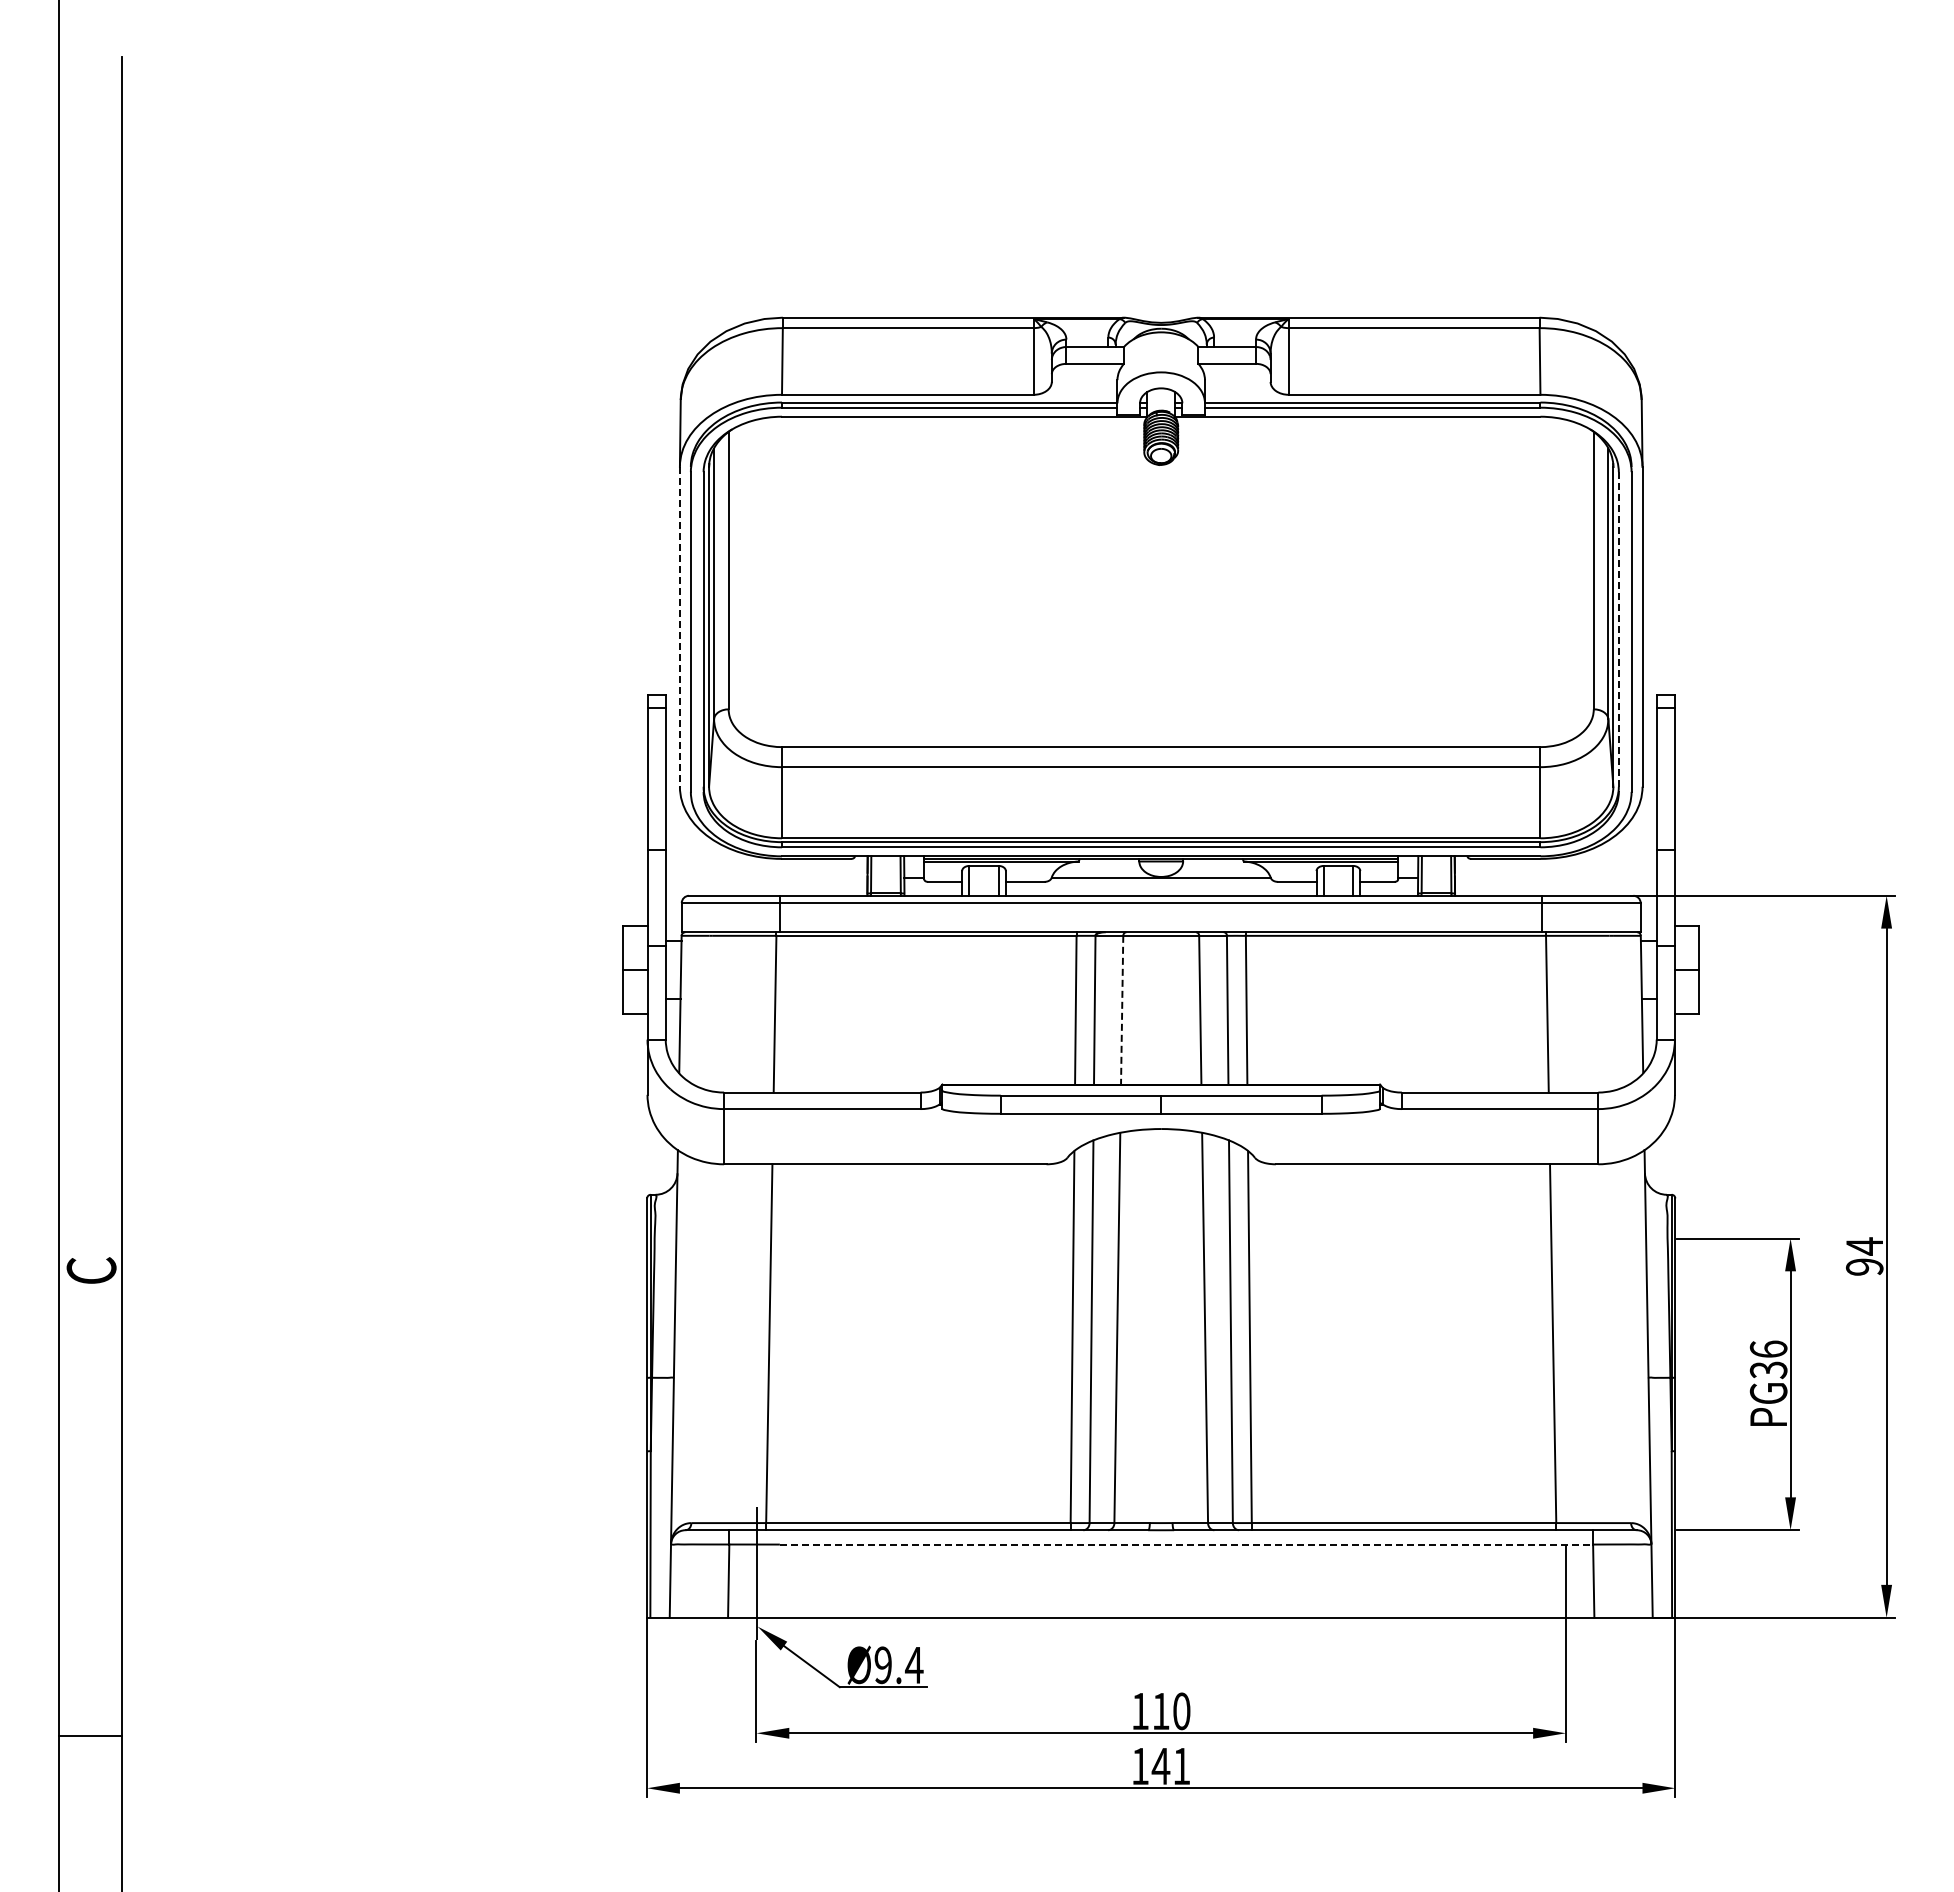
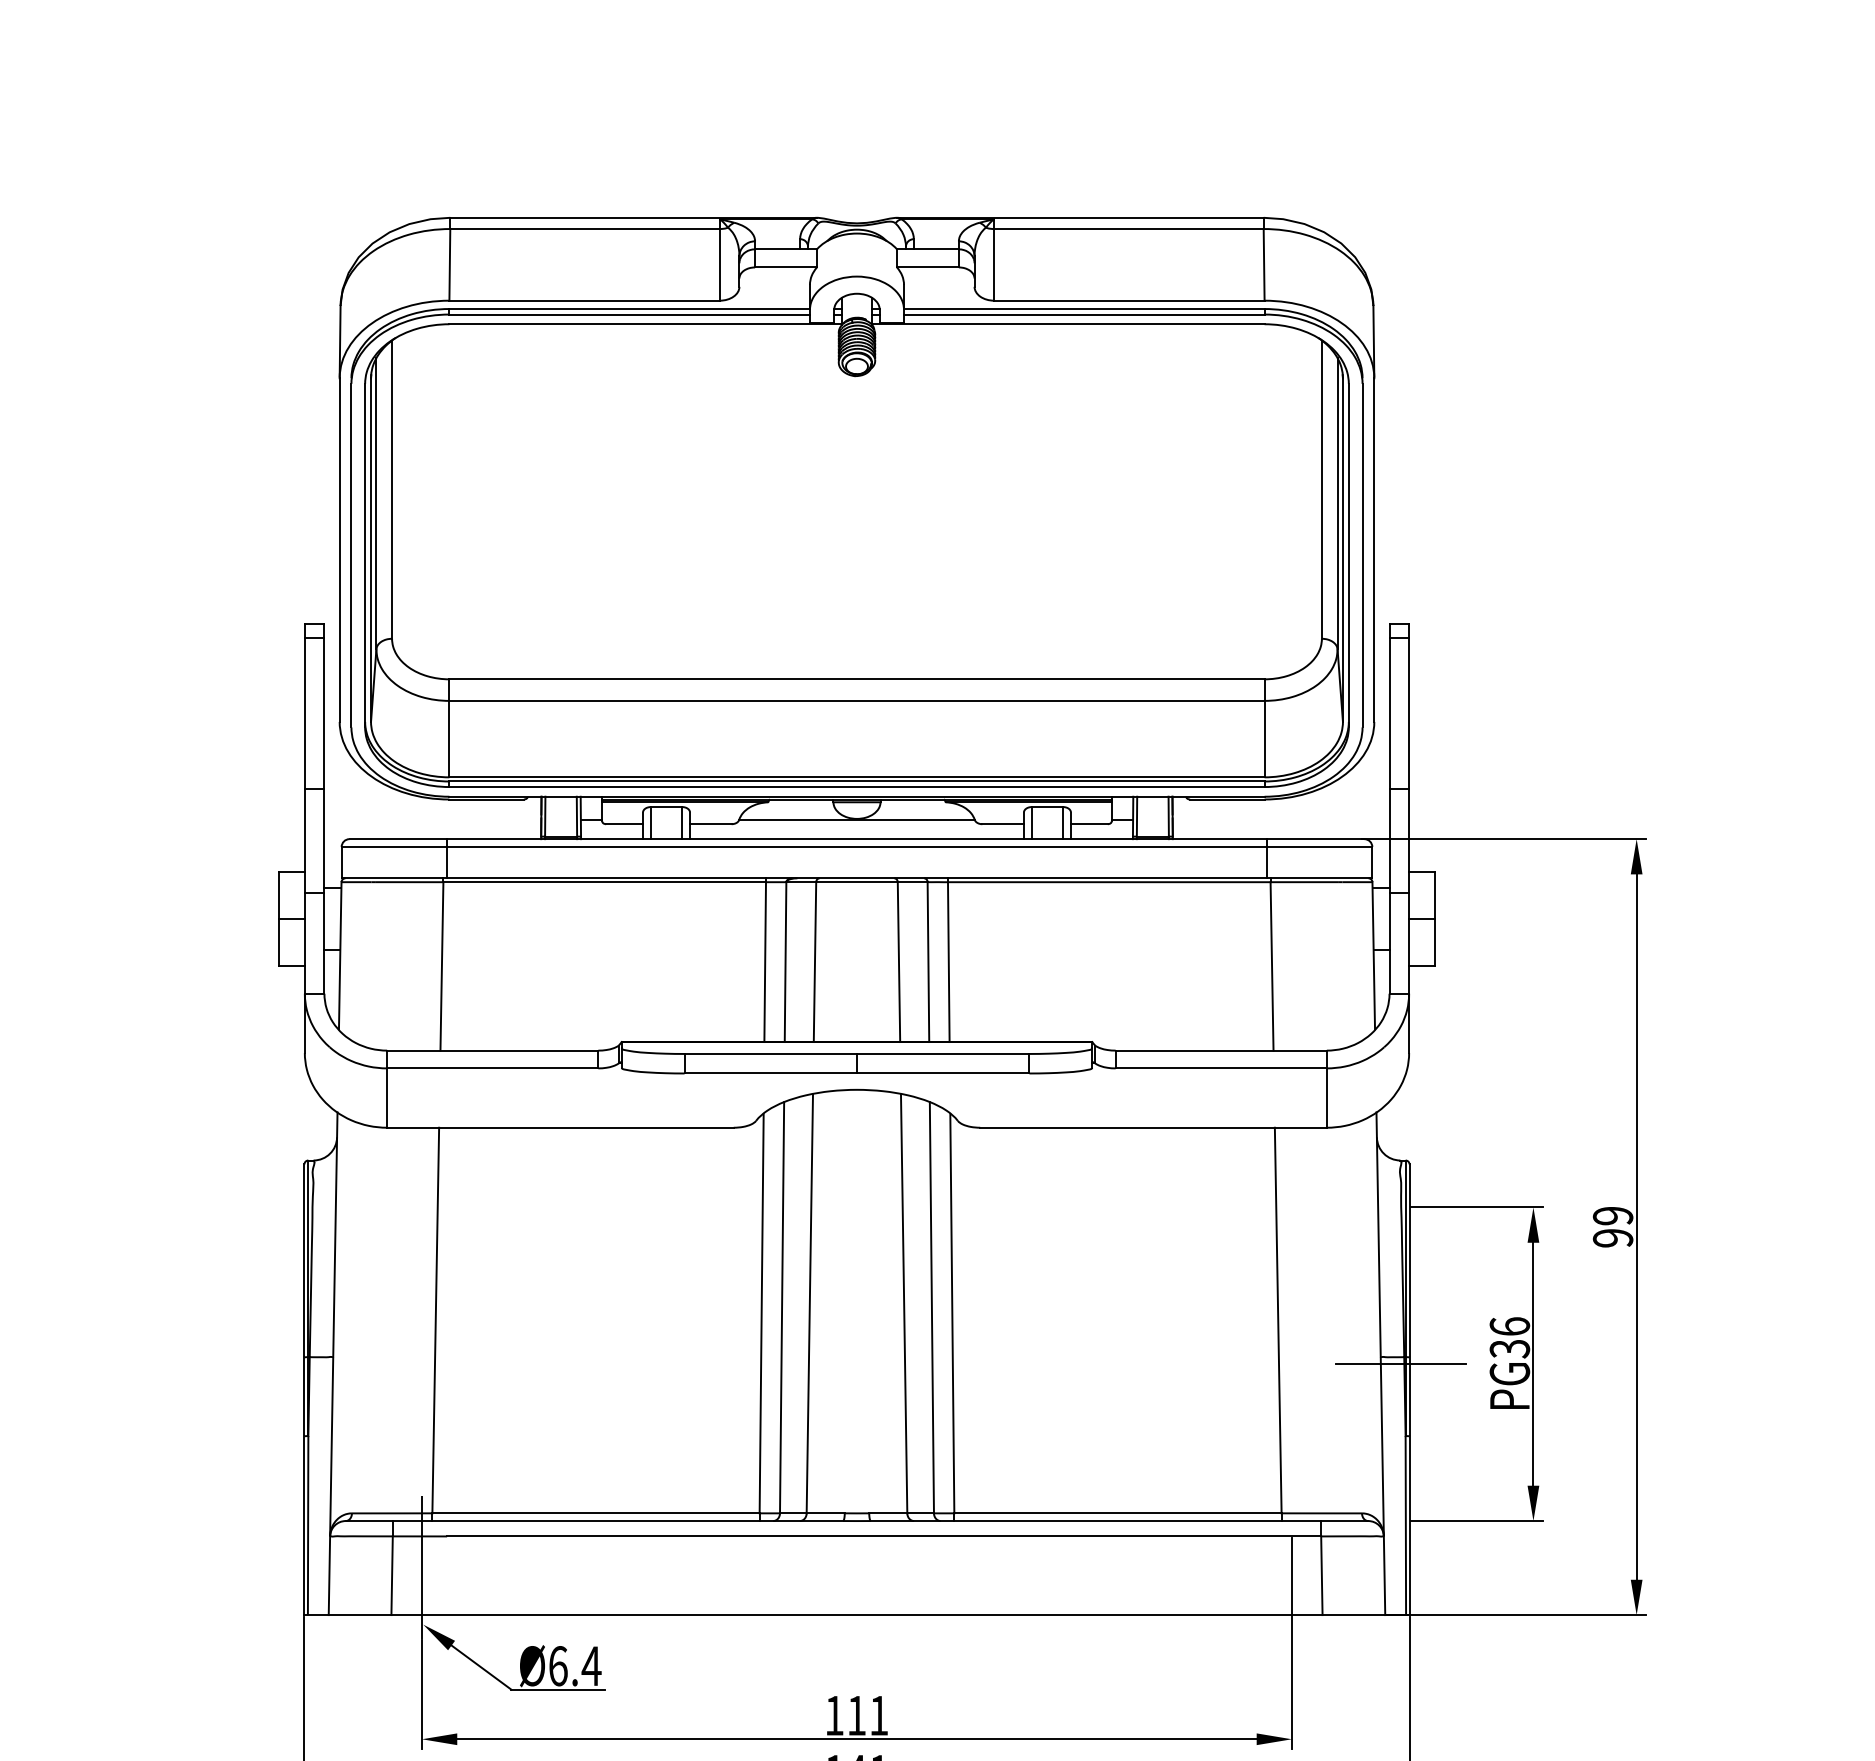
line: (679, 626) -> (339, 549), dashed -> solid
line: (1618, 632) -> (1348, 556), dashed -> solid
line: (1122, 1010) -> (815, 962), dashed -> solid
text: (1864, 1246) -> (1612, 1216), 94 -> 99
line: (1666, 1384) -> (1400, 1364), added
line: (1186, 1544) -> (884, 1536), dashed -> solid
text: (883, 1665) -> (558, 1666), Ø9.4 -> Ø6.4
text: (1181, 1711) -> (878, 1715), 110 -> 111

